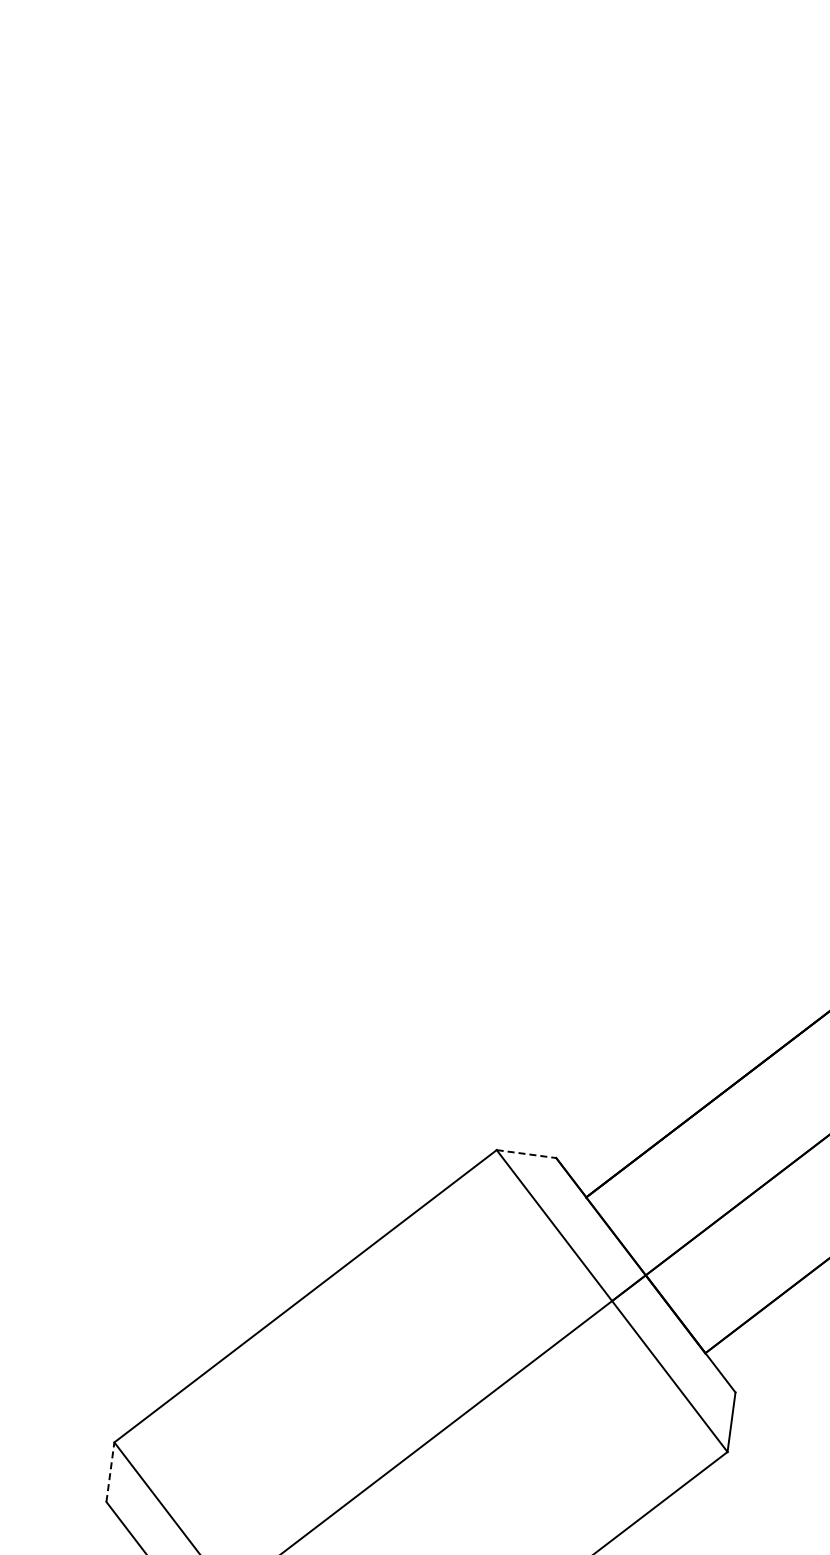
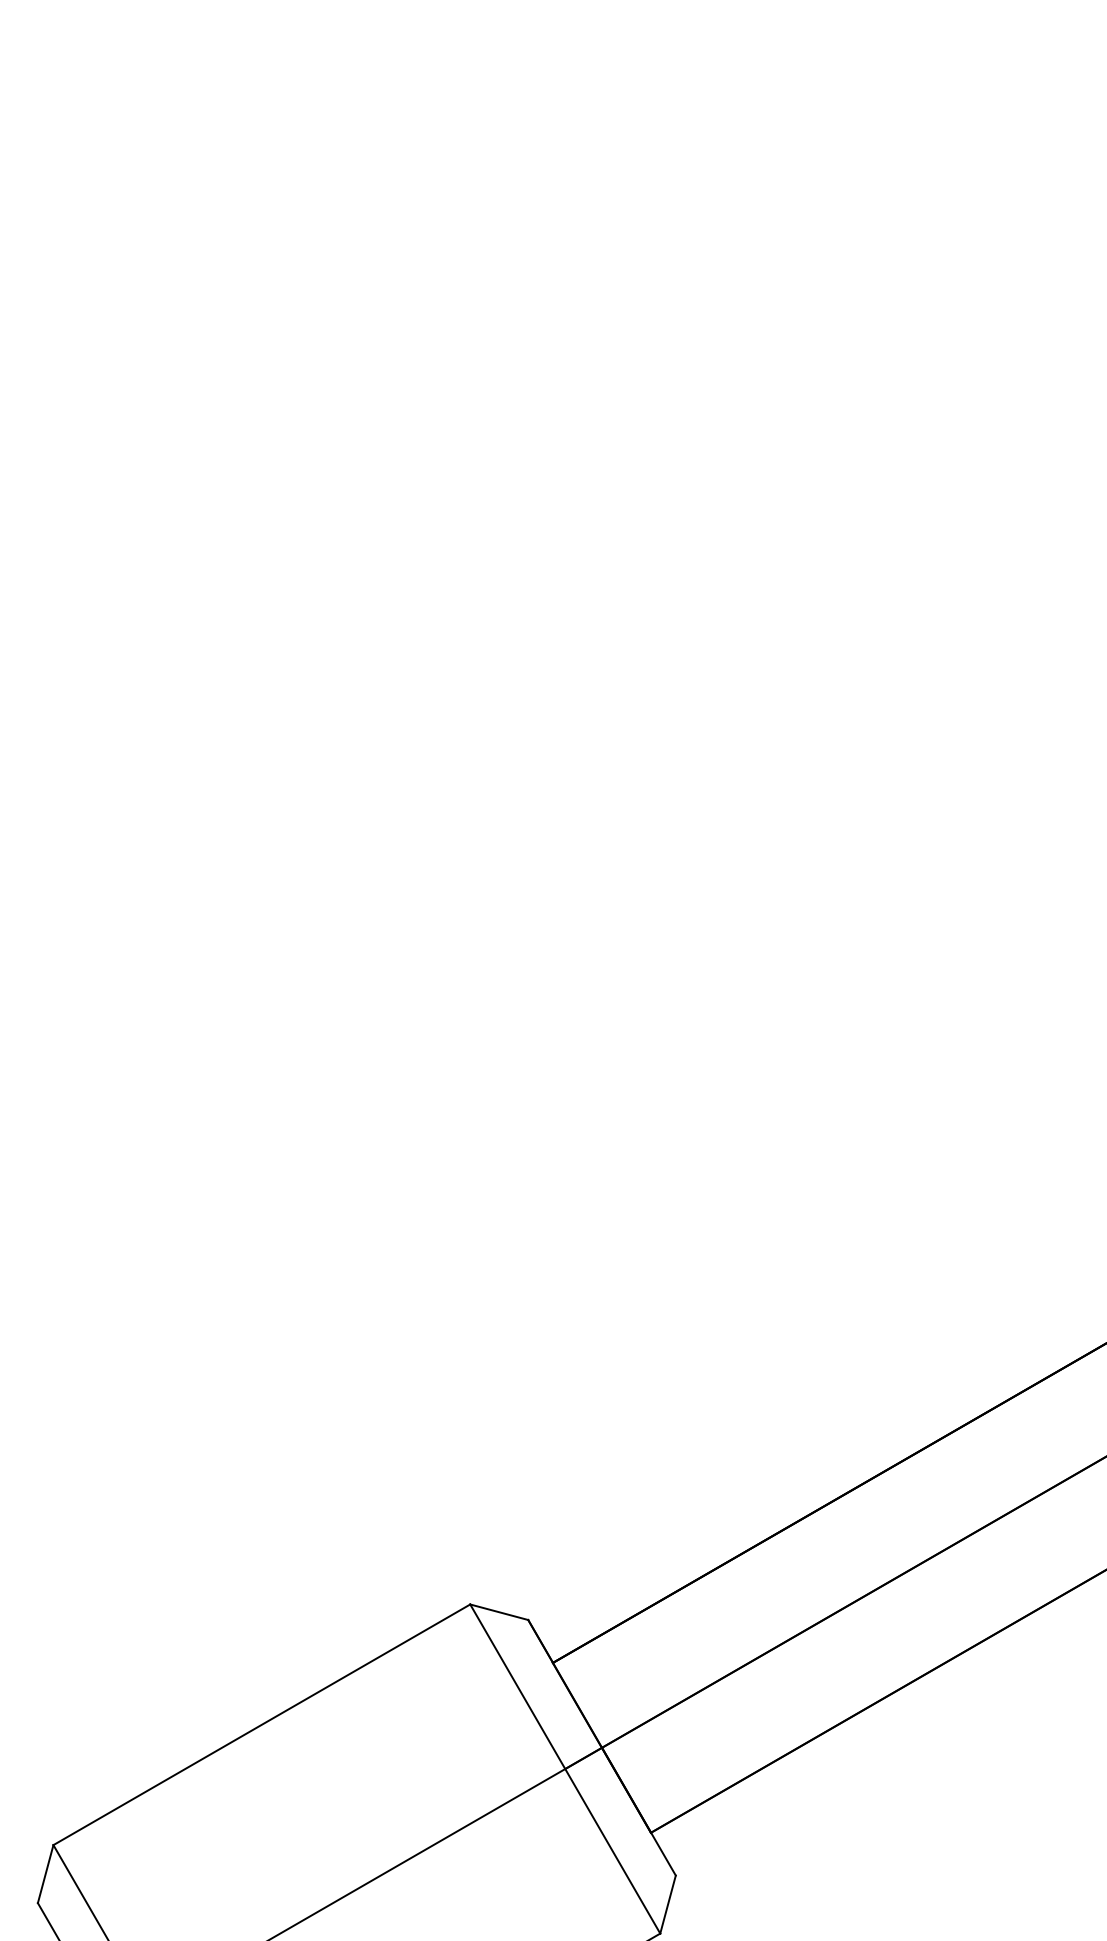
line: (526, 1154) -> (499, 1612), dashed -> solid
line: (110, 1471) -> (45, 1873), dashed -> solid

